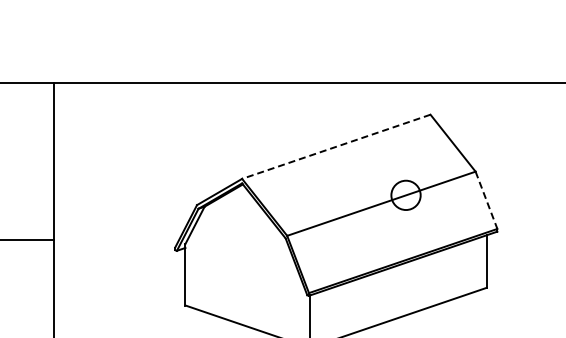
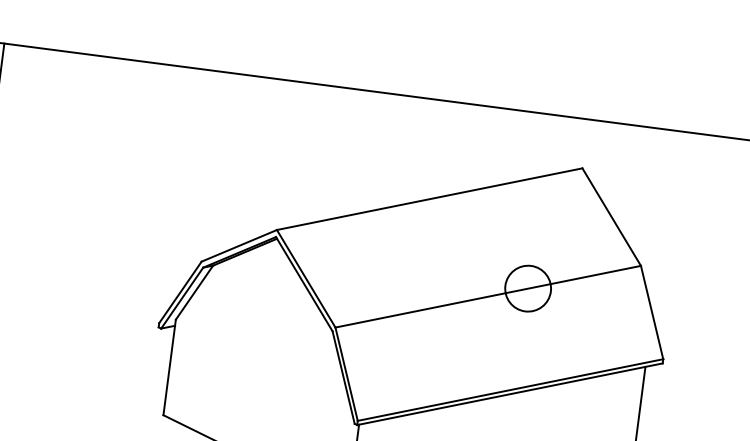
line: (336, 146) -> (430, 198), dashed -> solid
line: (486, 200) -> (652, 312), dashed -> solid

